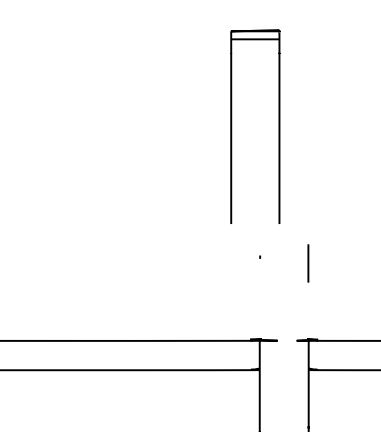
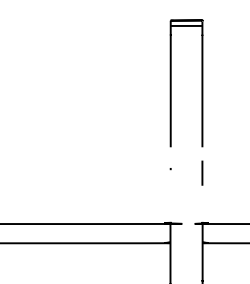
part: (232, 126) -> (171, 83), moved

